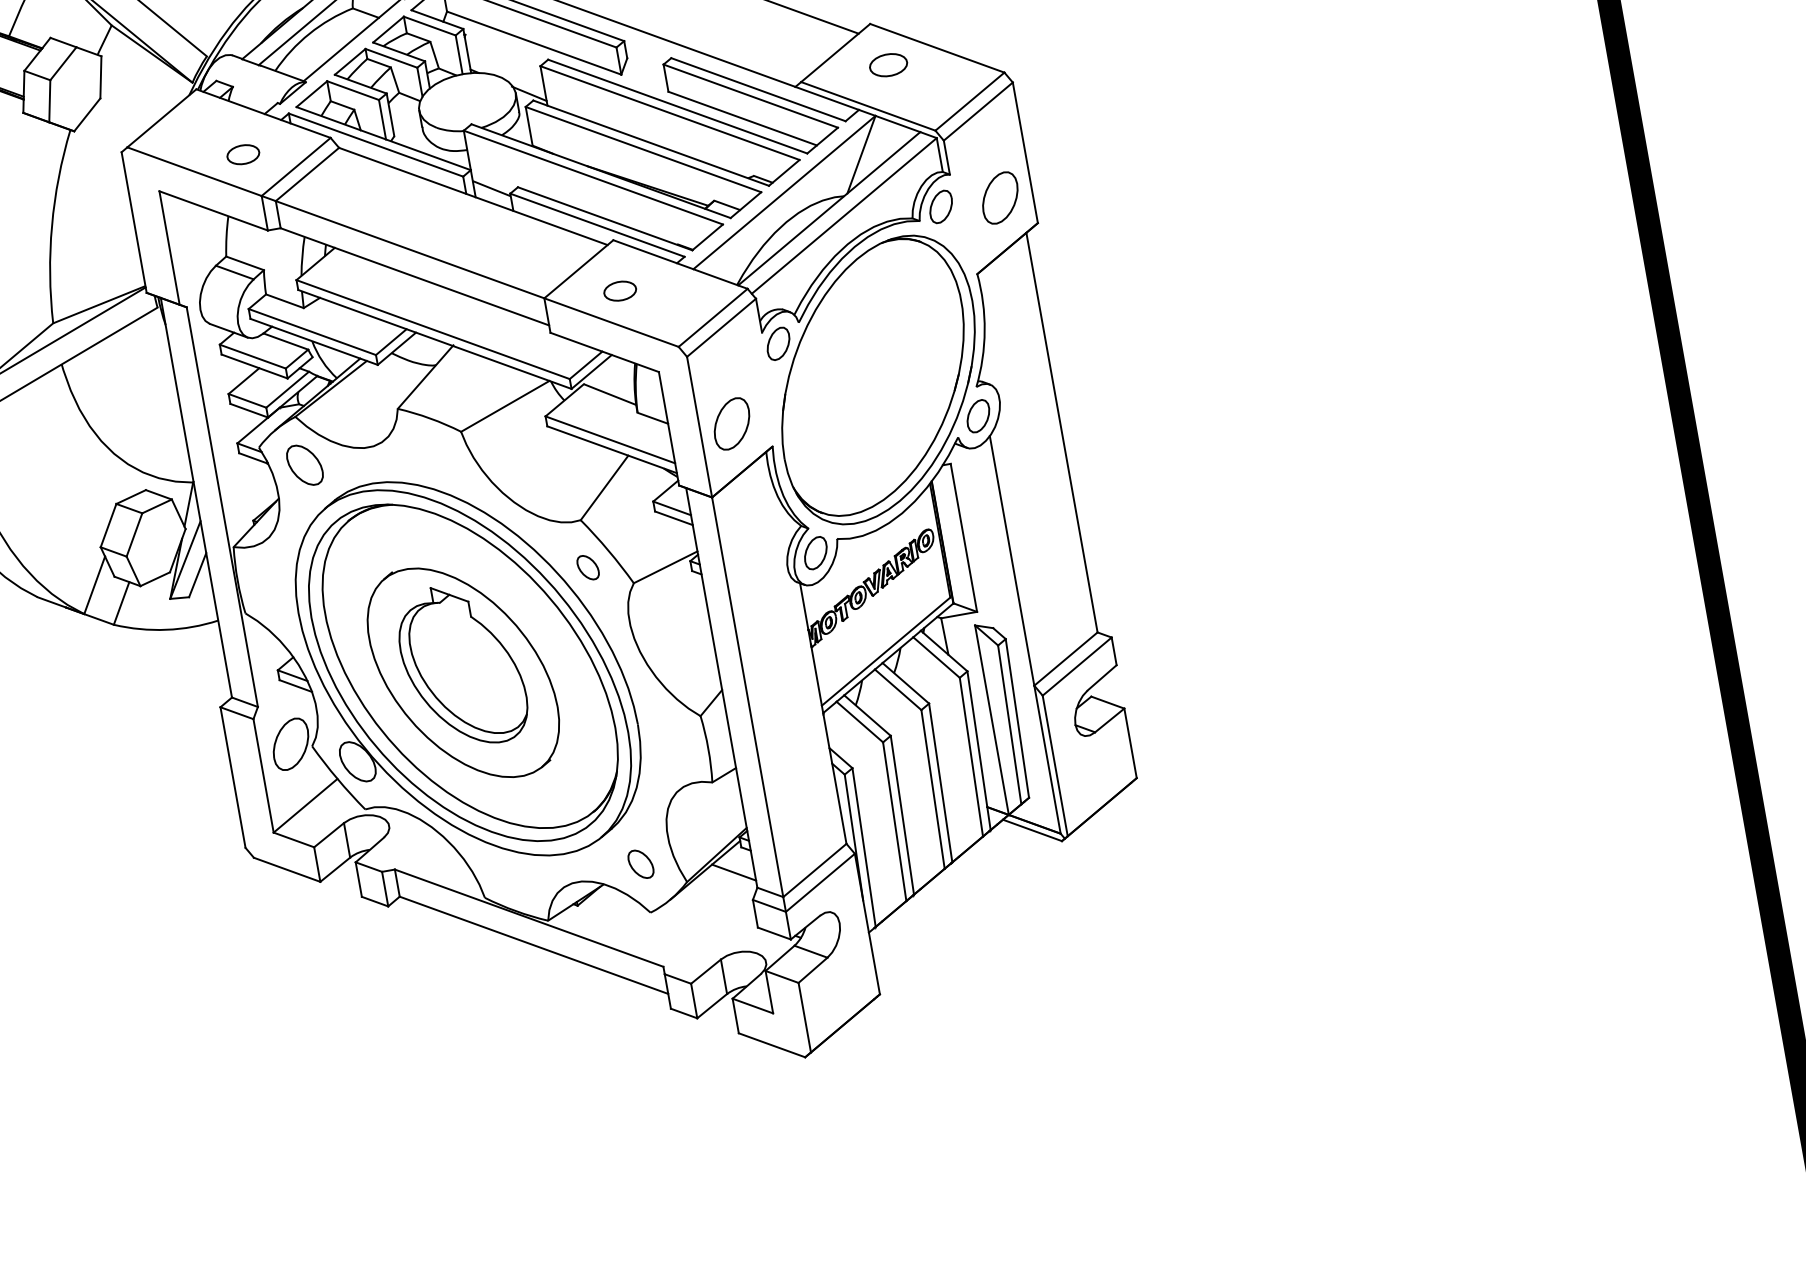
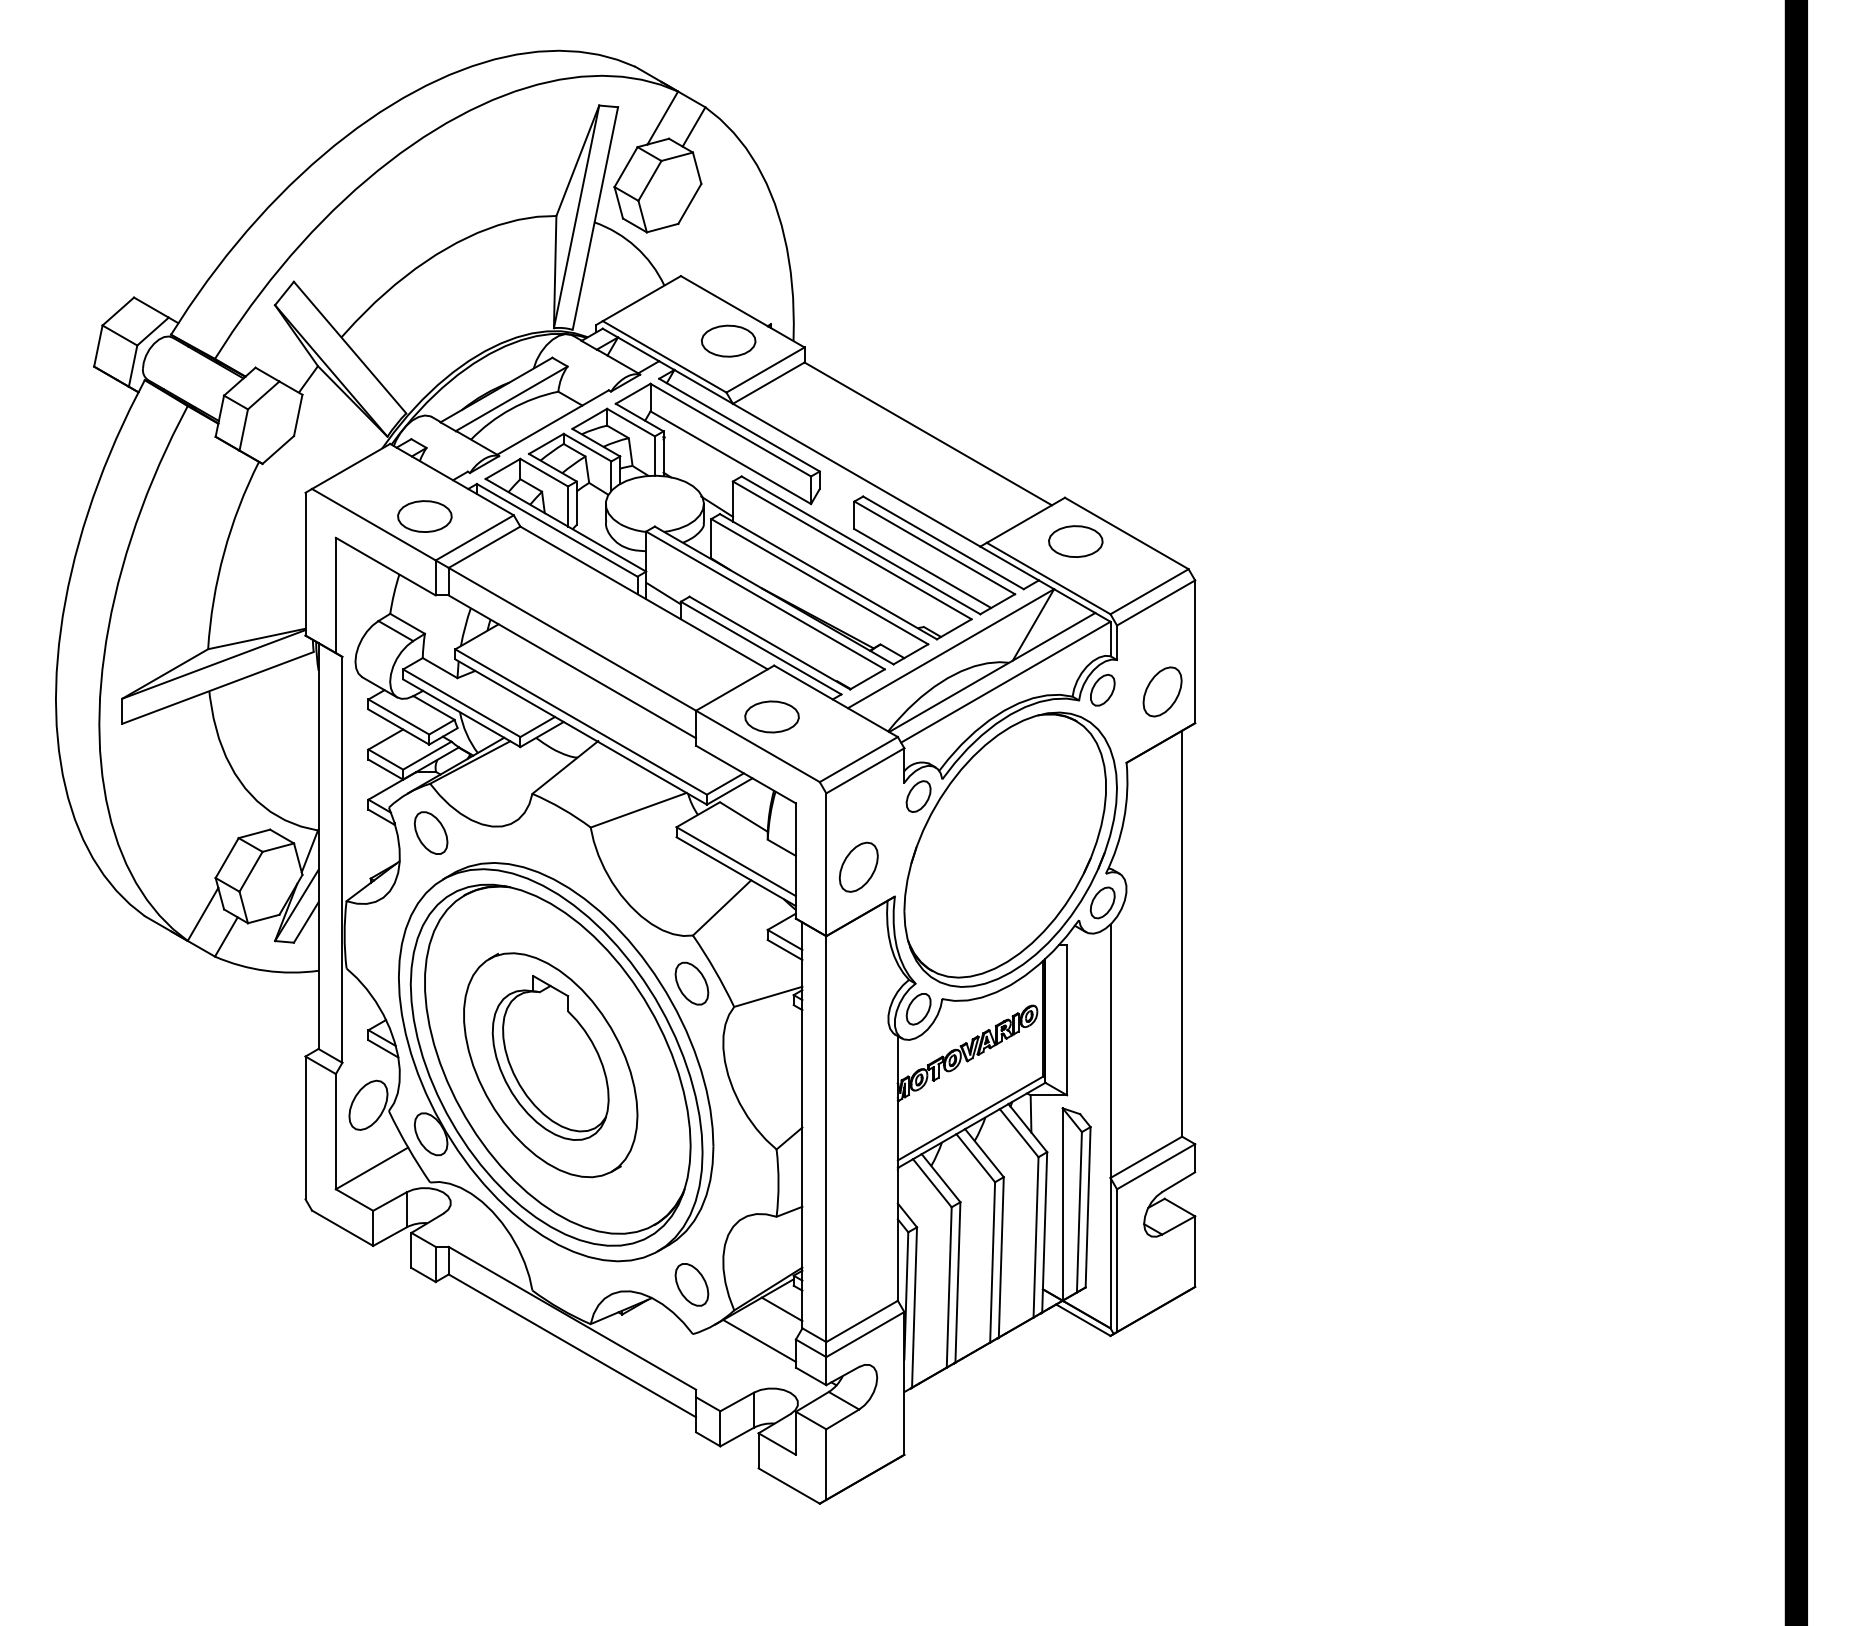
part: (888, 65) -> (1075, 541), size x1.43
part: (242, 154) -> (424, 516), size x1.67
part: (619, 290) -> (771, 716), size x1.67
part: (587, 567) -> (691, 983), size x1.67
part: (640, 864) -> (691, 1284), size x1.43
line: (717, 907) -> (759, 1340), added

